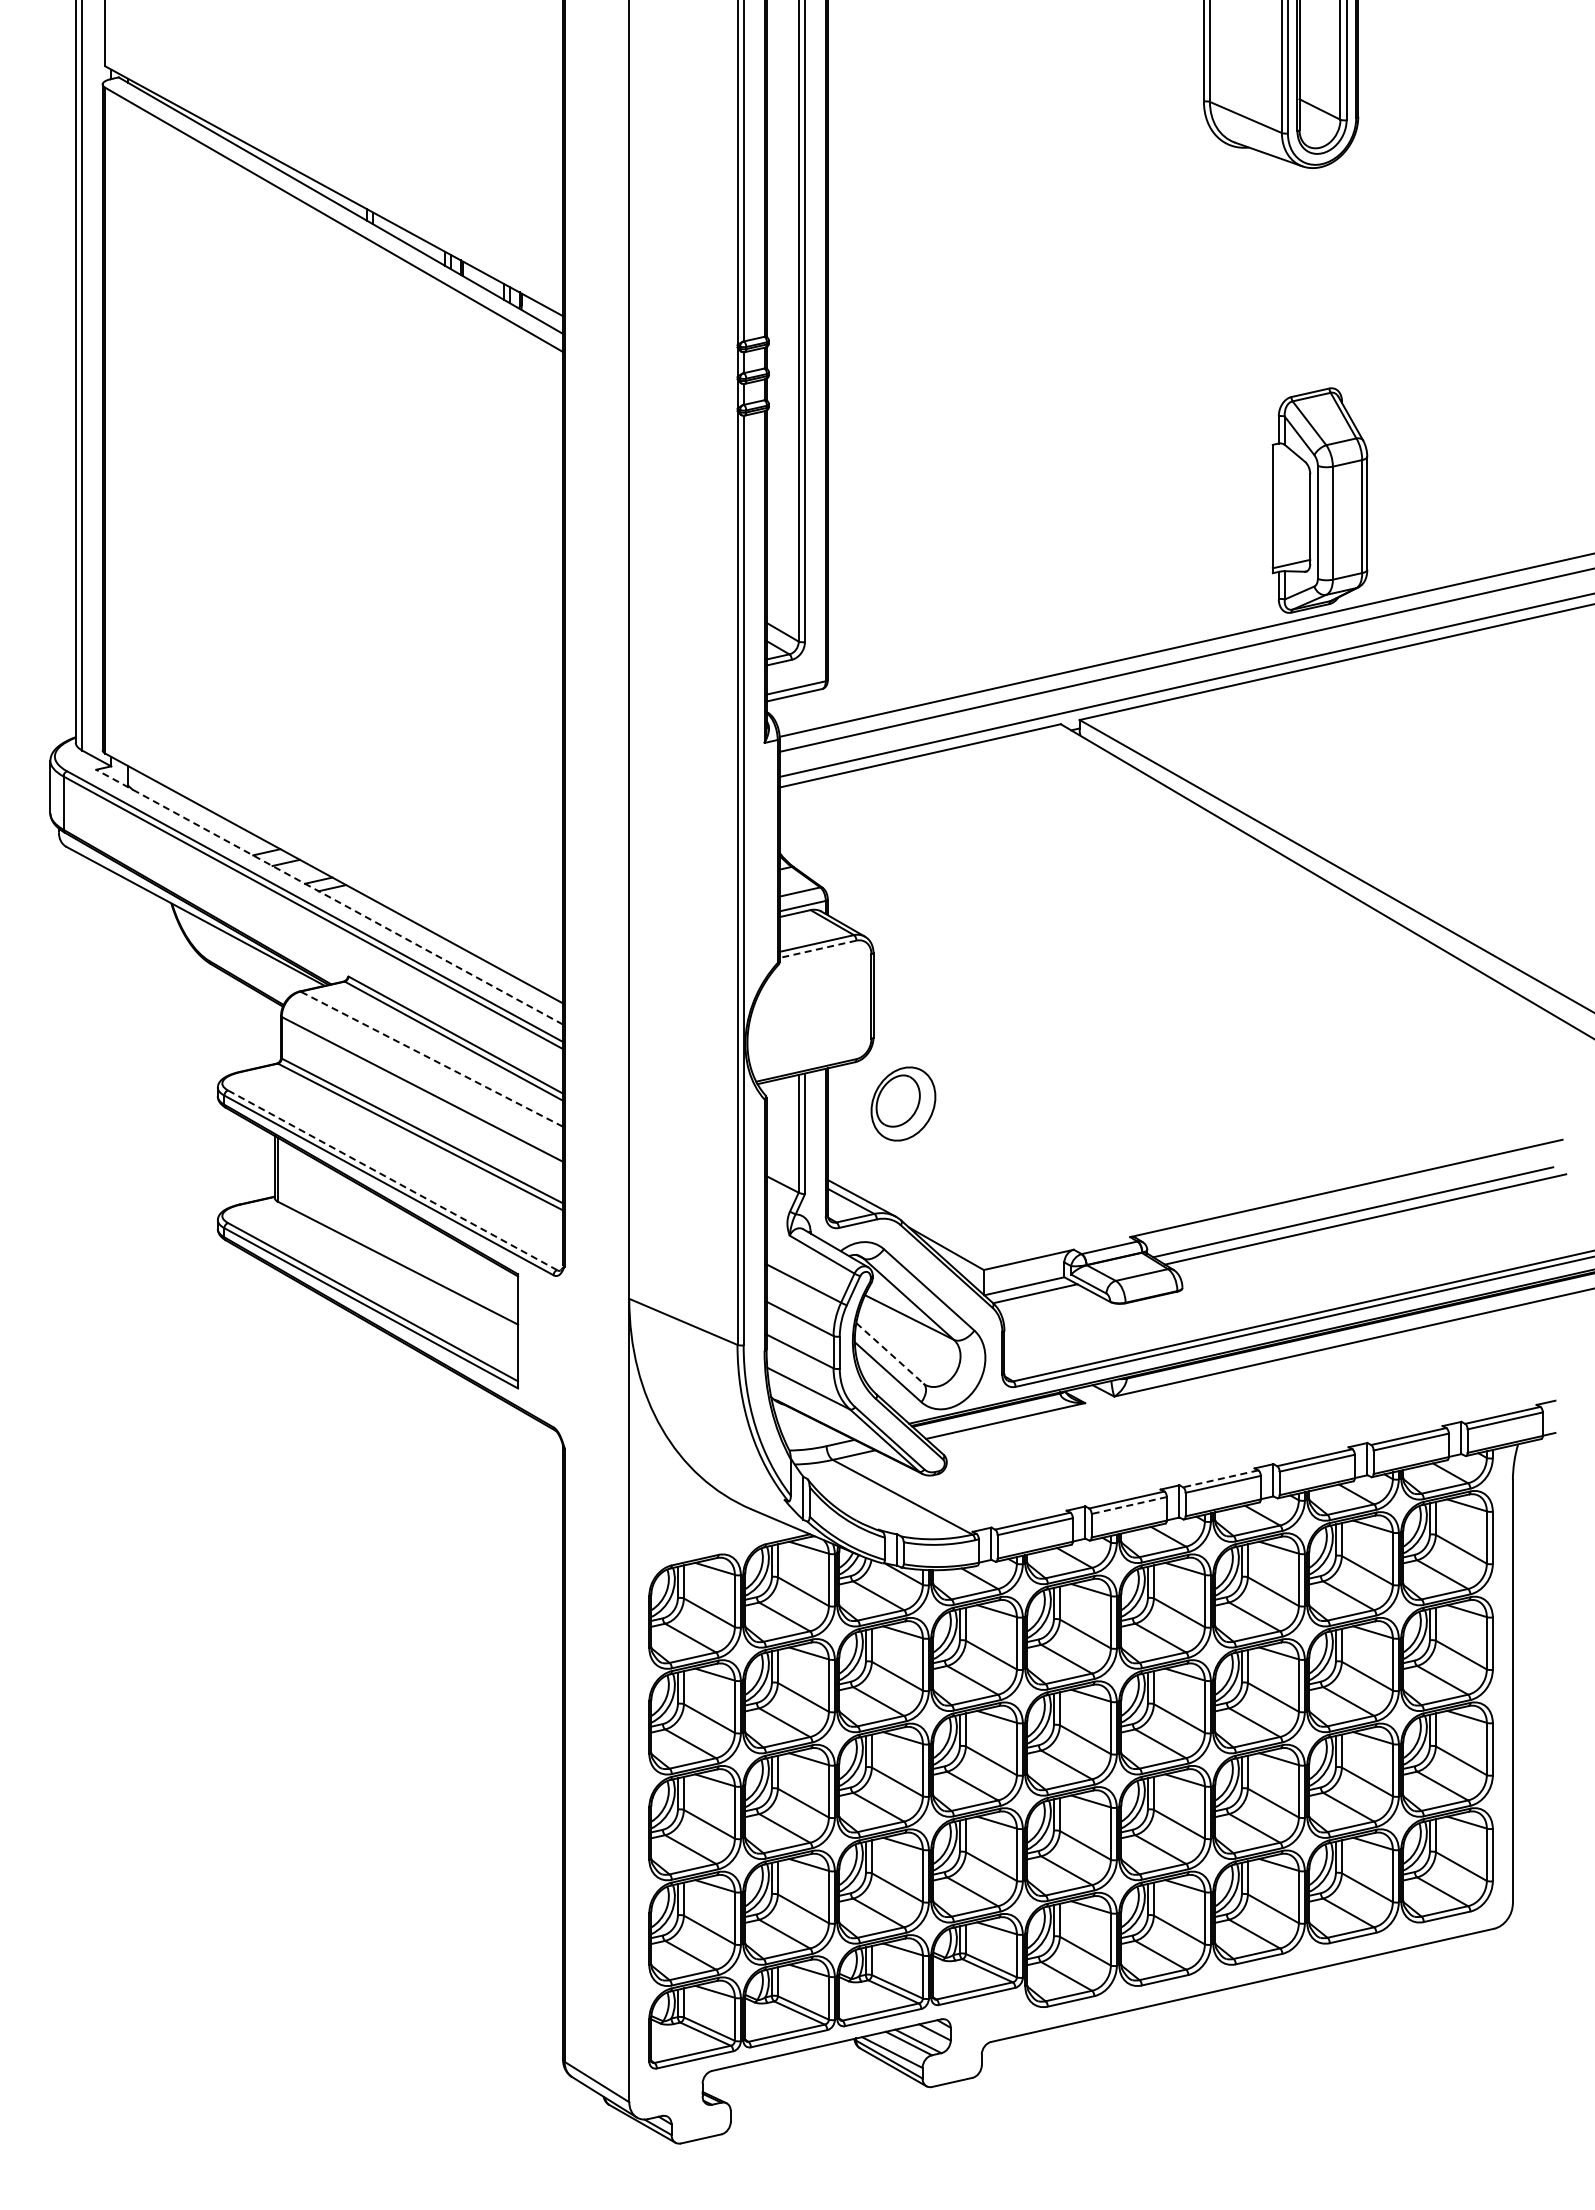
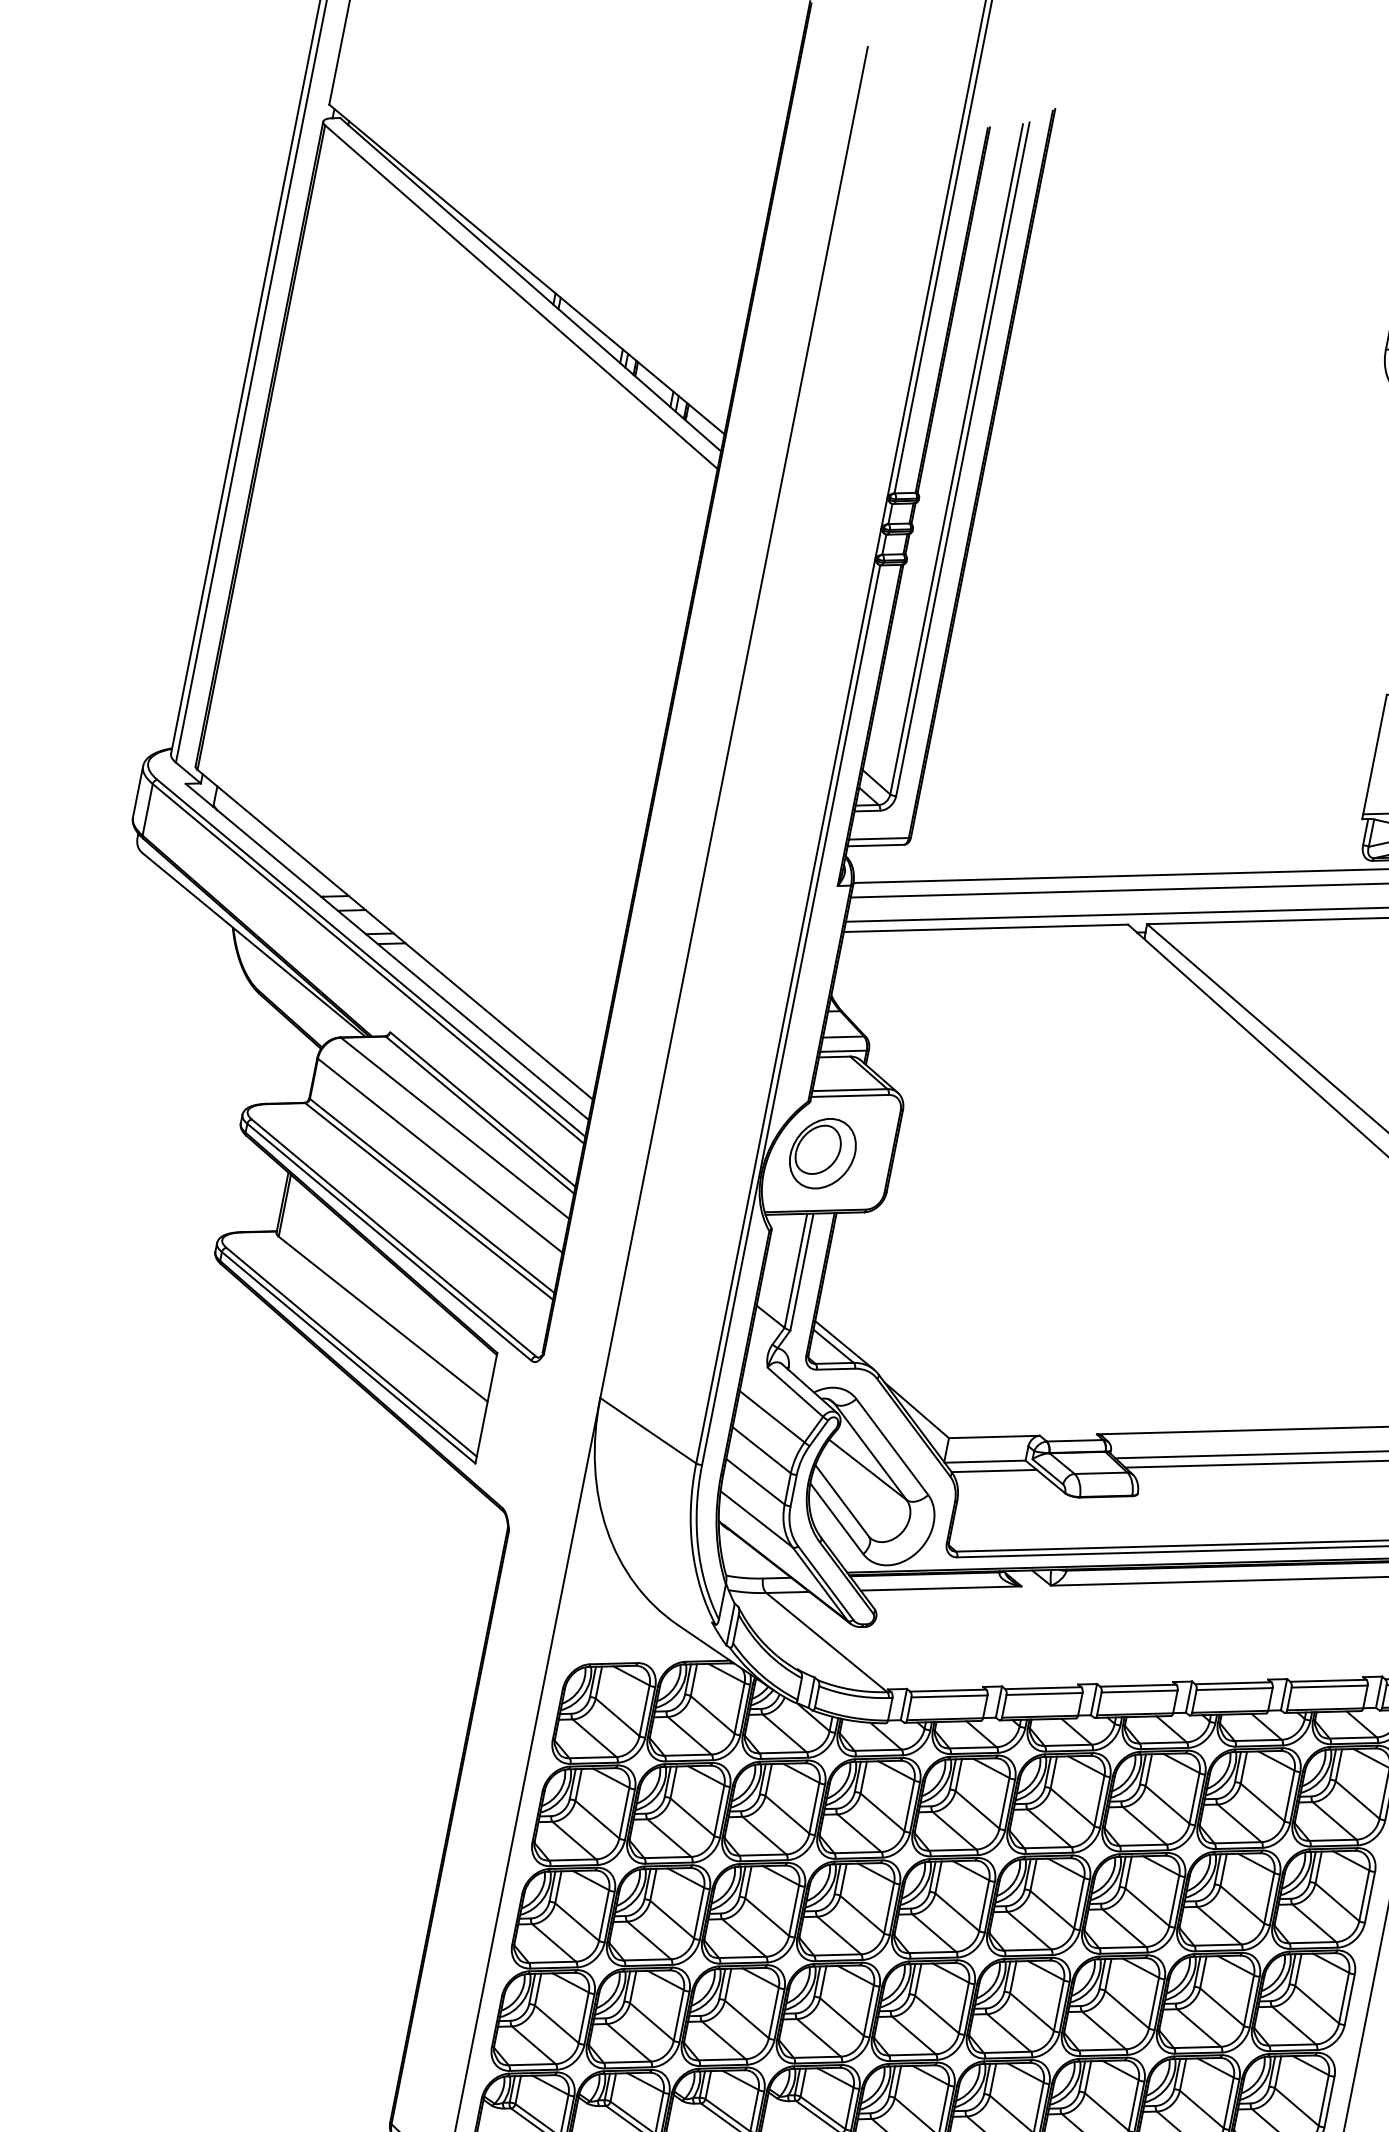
line: (329, 897) -> (387, 952), dashed -> solid
line: (817, 949) -> (849, 1096), dashed -> solid
line: (431, 1059) -> (454, 1128), dashed -> solid
part: (903, 1103) -> (823, 1153), moved
line: (392, 1180) -> (393, 1238), dashed -> solid
line: (890, 1353) -> (842, 1501), dashed -> solid
line: (1220, 1478) -> (1138, 1685), dashed -> solid
line: (1129, 1505) -> (1044, 1693), dashed -> solid

